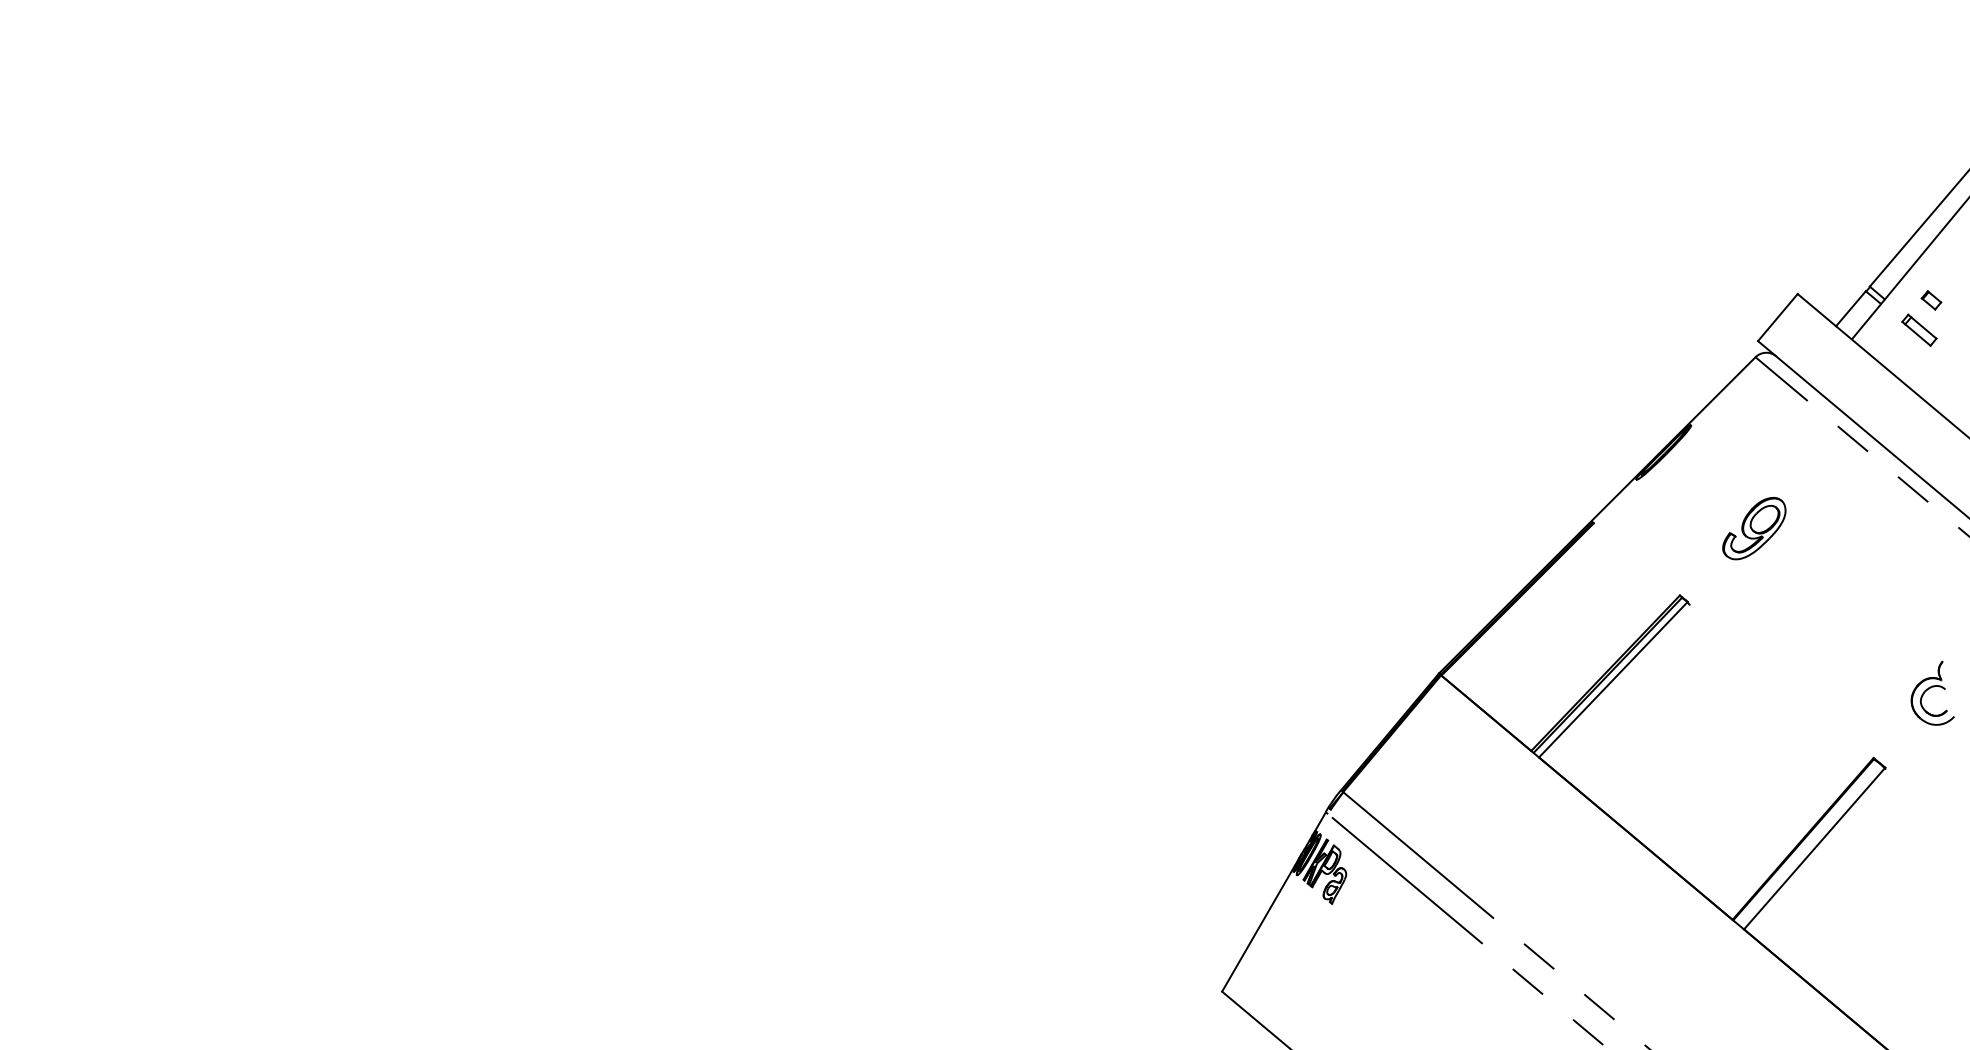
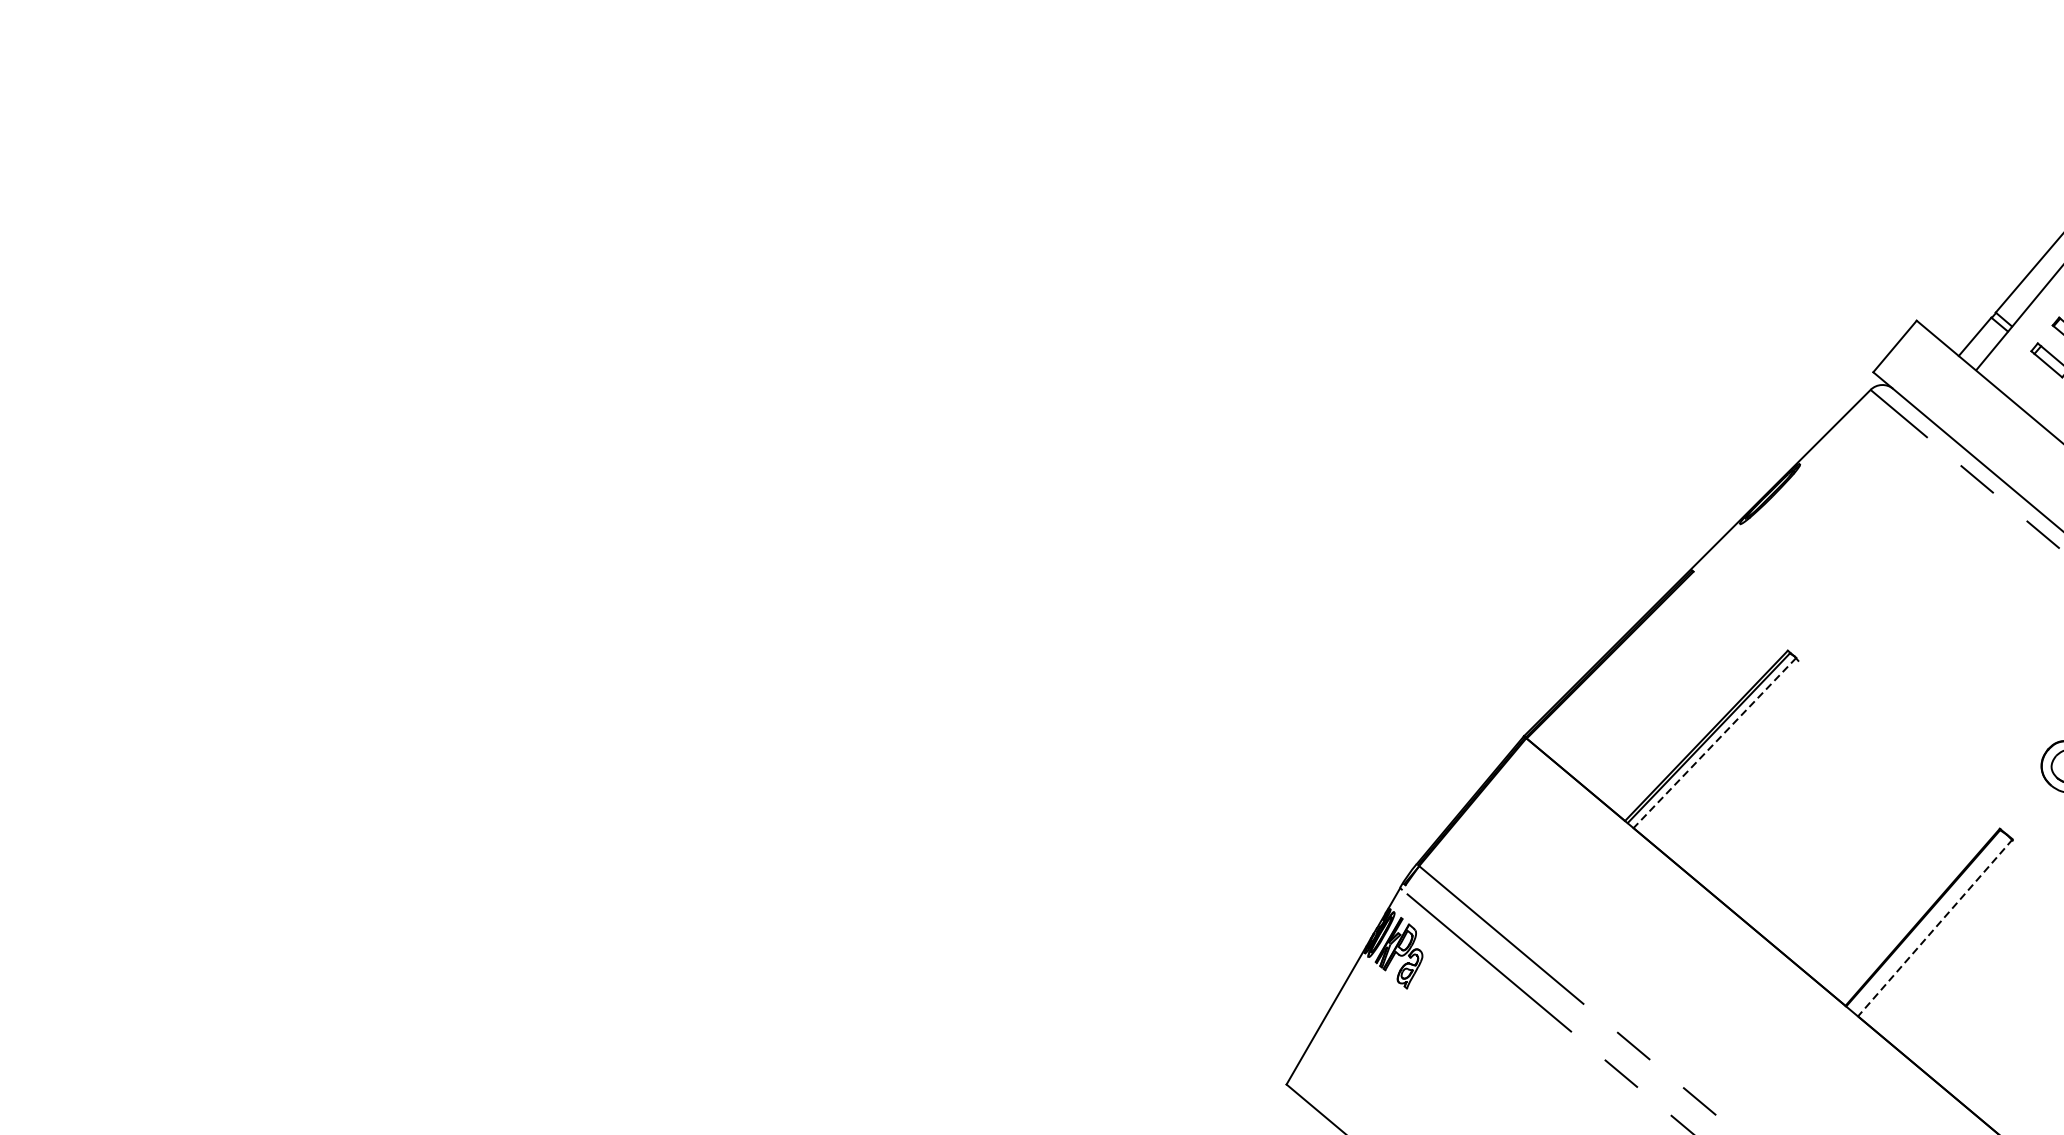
part: (1754, 528) -> (1869, 577), removed
line: (1613, 679) -> (1715, 742), solid -> dashed
line: (1814, 848) -> (1935, 927), solid -> dashed

